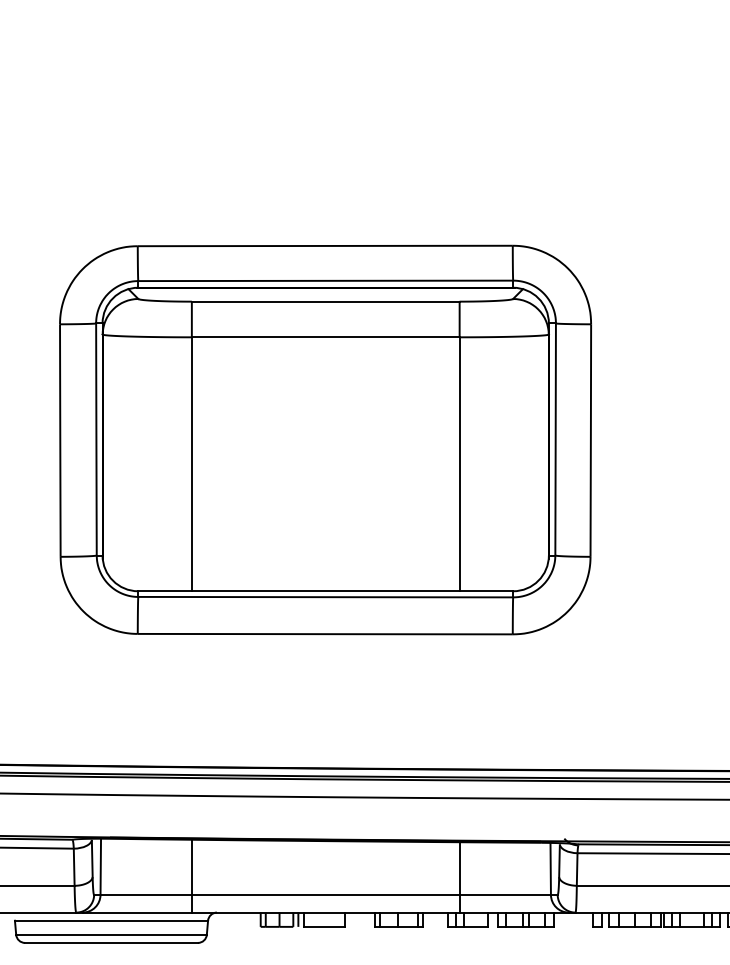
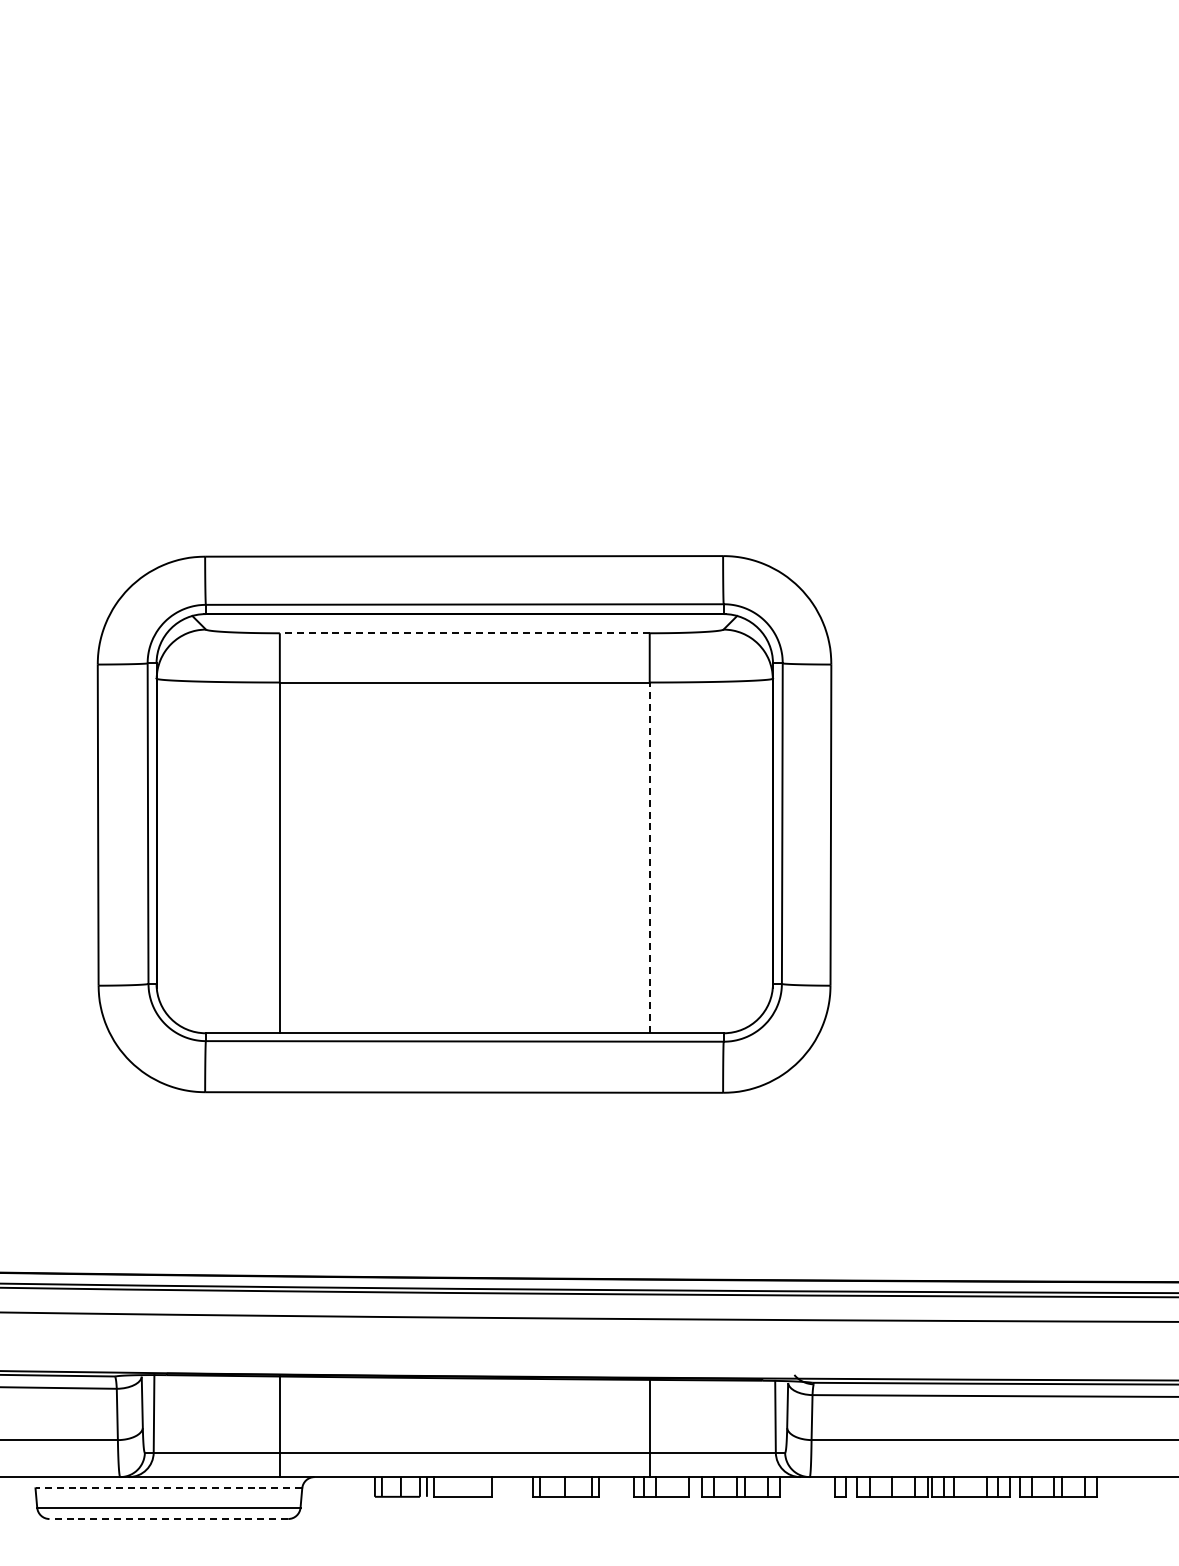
line: (325, 301) -> (464, 633), solid -> dashed
line: (459, 464) -> (649, 857), solid -> dashed
line: (111, 920) -> (168, 1488), solid -> dashed
line: (111, 943) -> (168, 1519), solid -> dashed

